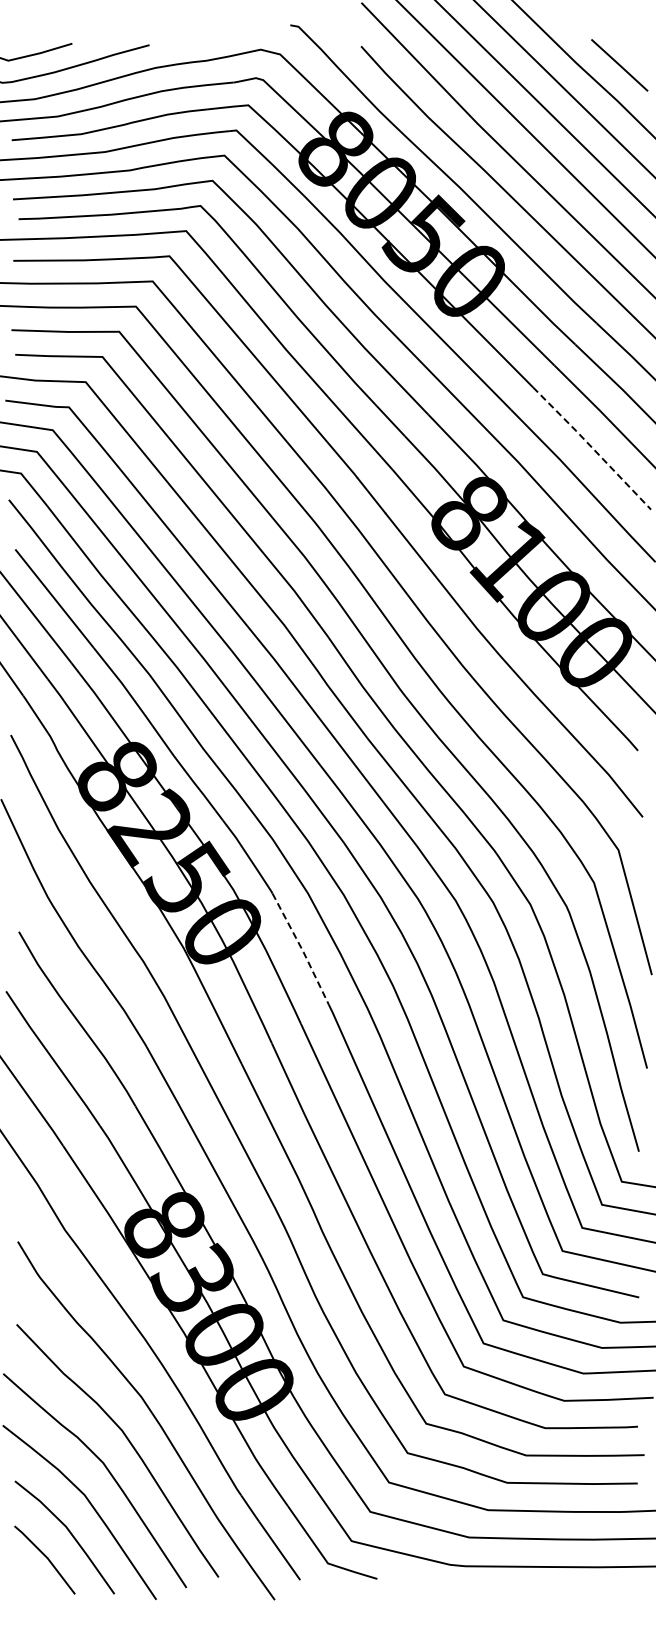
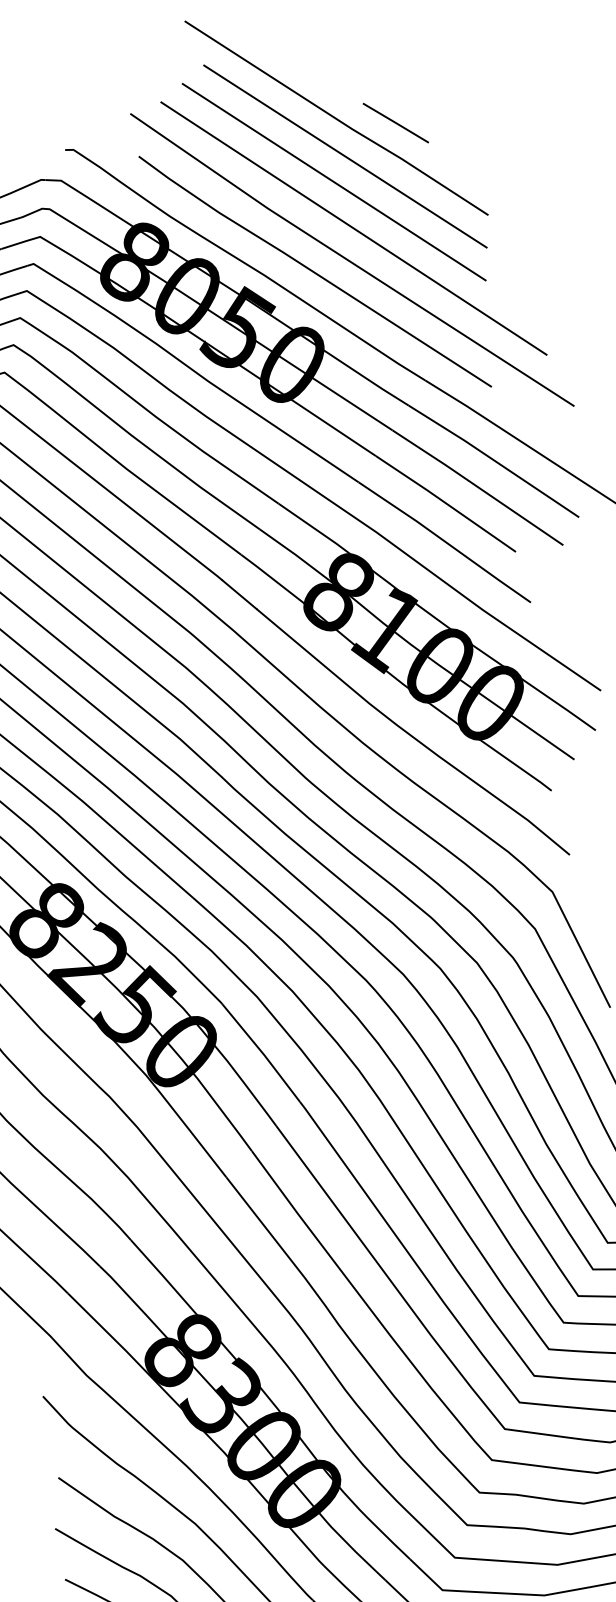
line: (592, 447) -> (446, 502), dashed -> solid
line: (302, 949) -> (262, 1052), dashed -> solid

